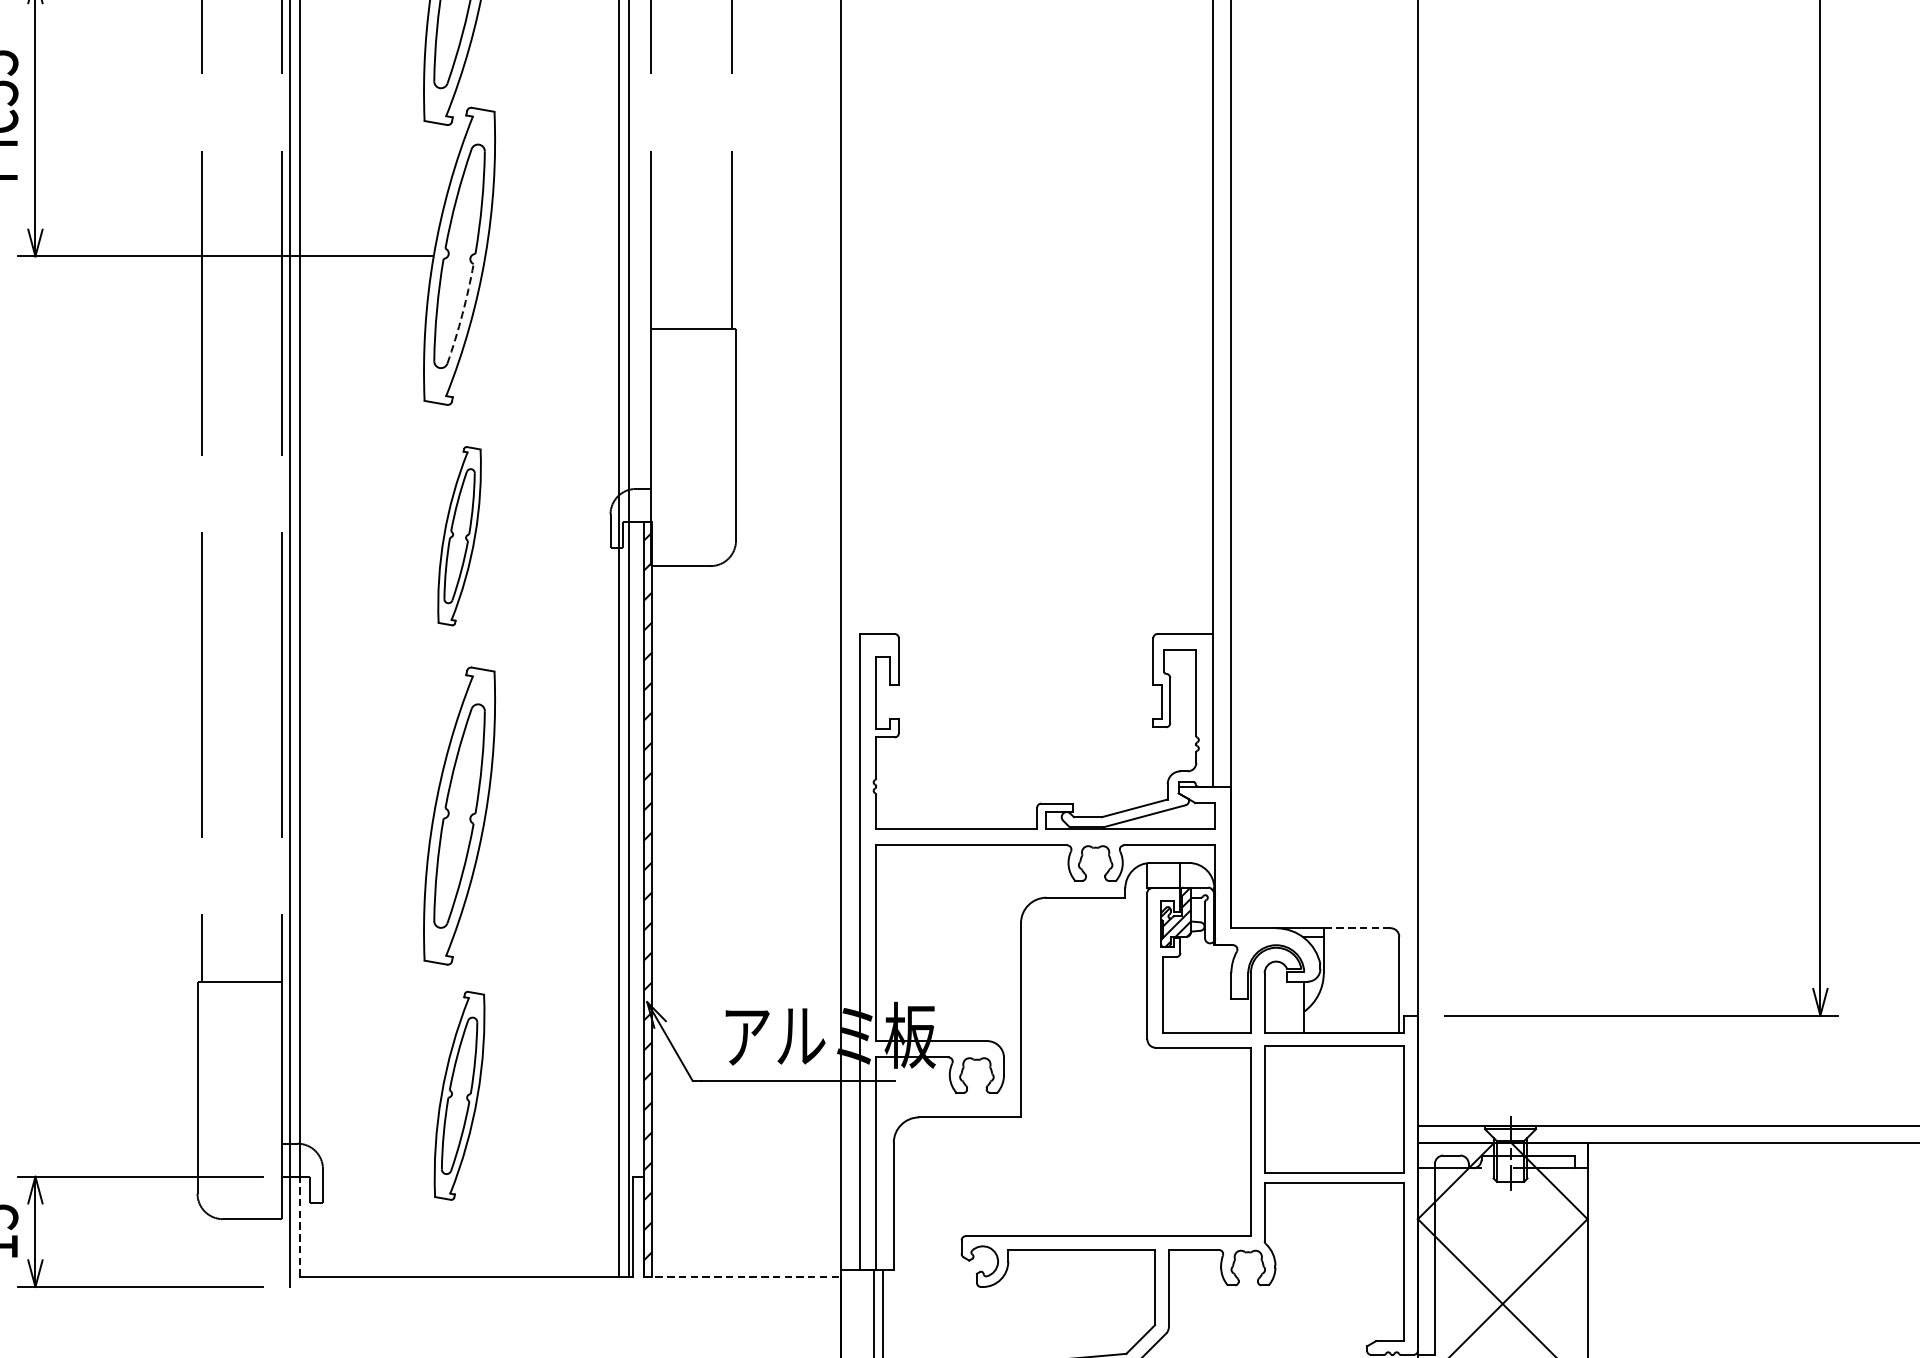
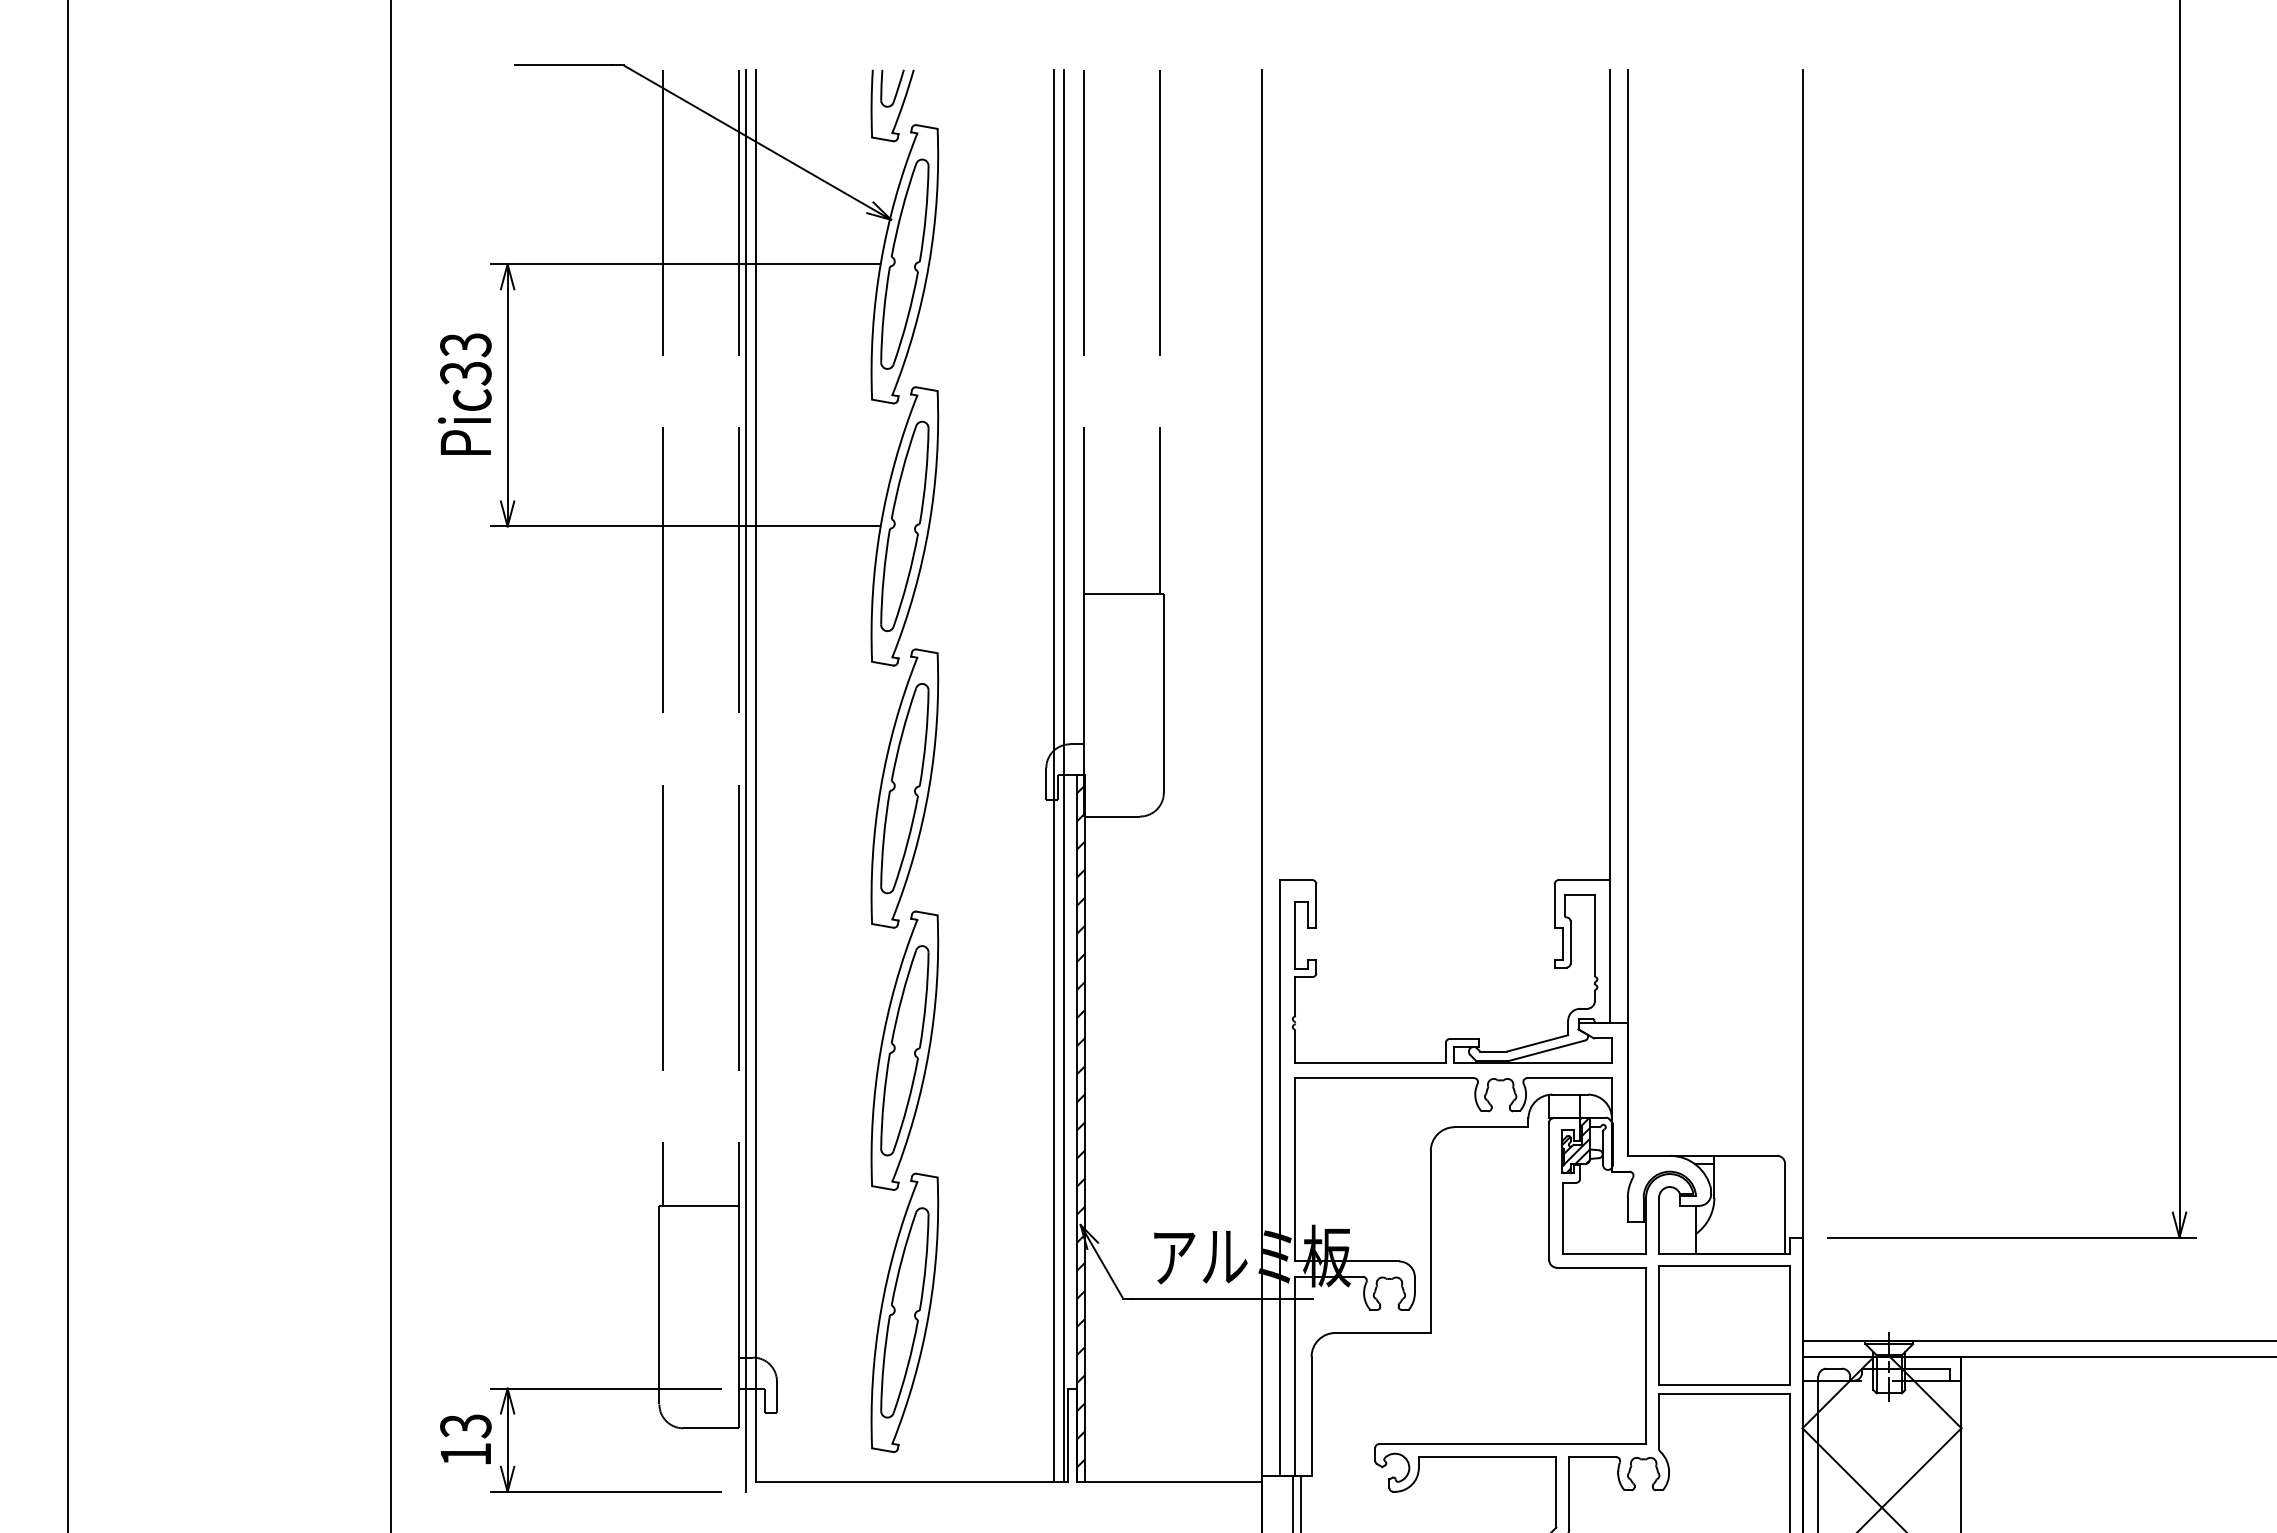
arc: (462, 314) -> (907, 580), dashed -> solid
part: (459, 536) -> (904, 788), size x1.67
line: (1357, 927) -> (1745, 1155), dashed -> solid
part: (459, 1095) -> (904, 1312), size x1.43
line: (300, 1226) -> (755, 1435), dashed -> solid
line: (742, 1277) -> (1169, 1482), dashed -> solid

